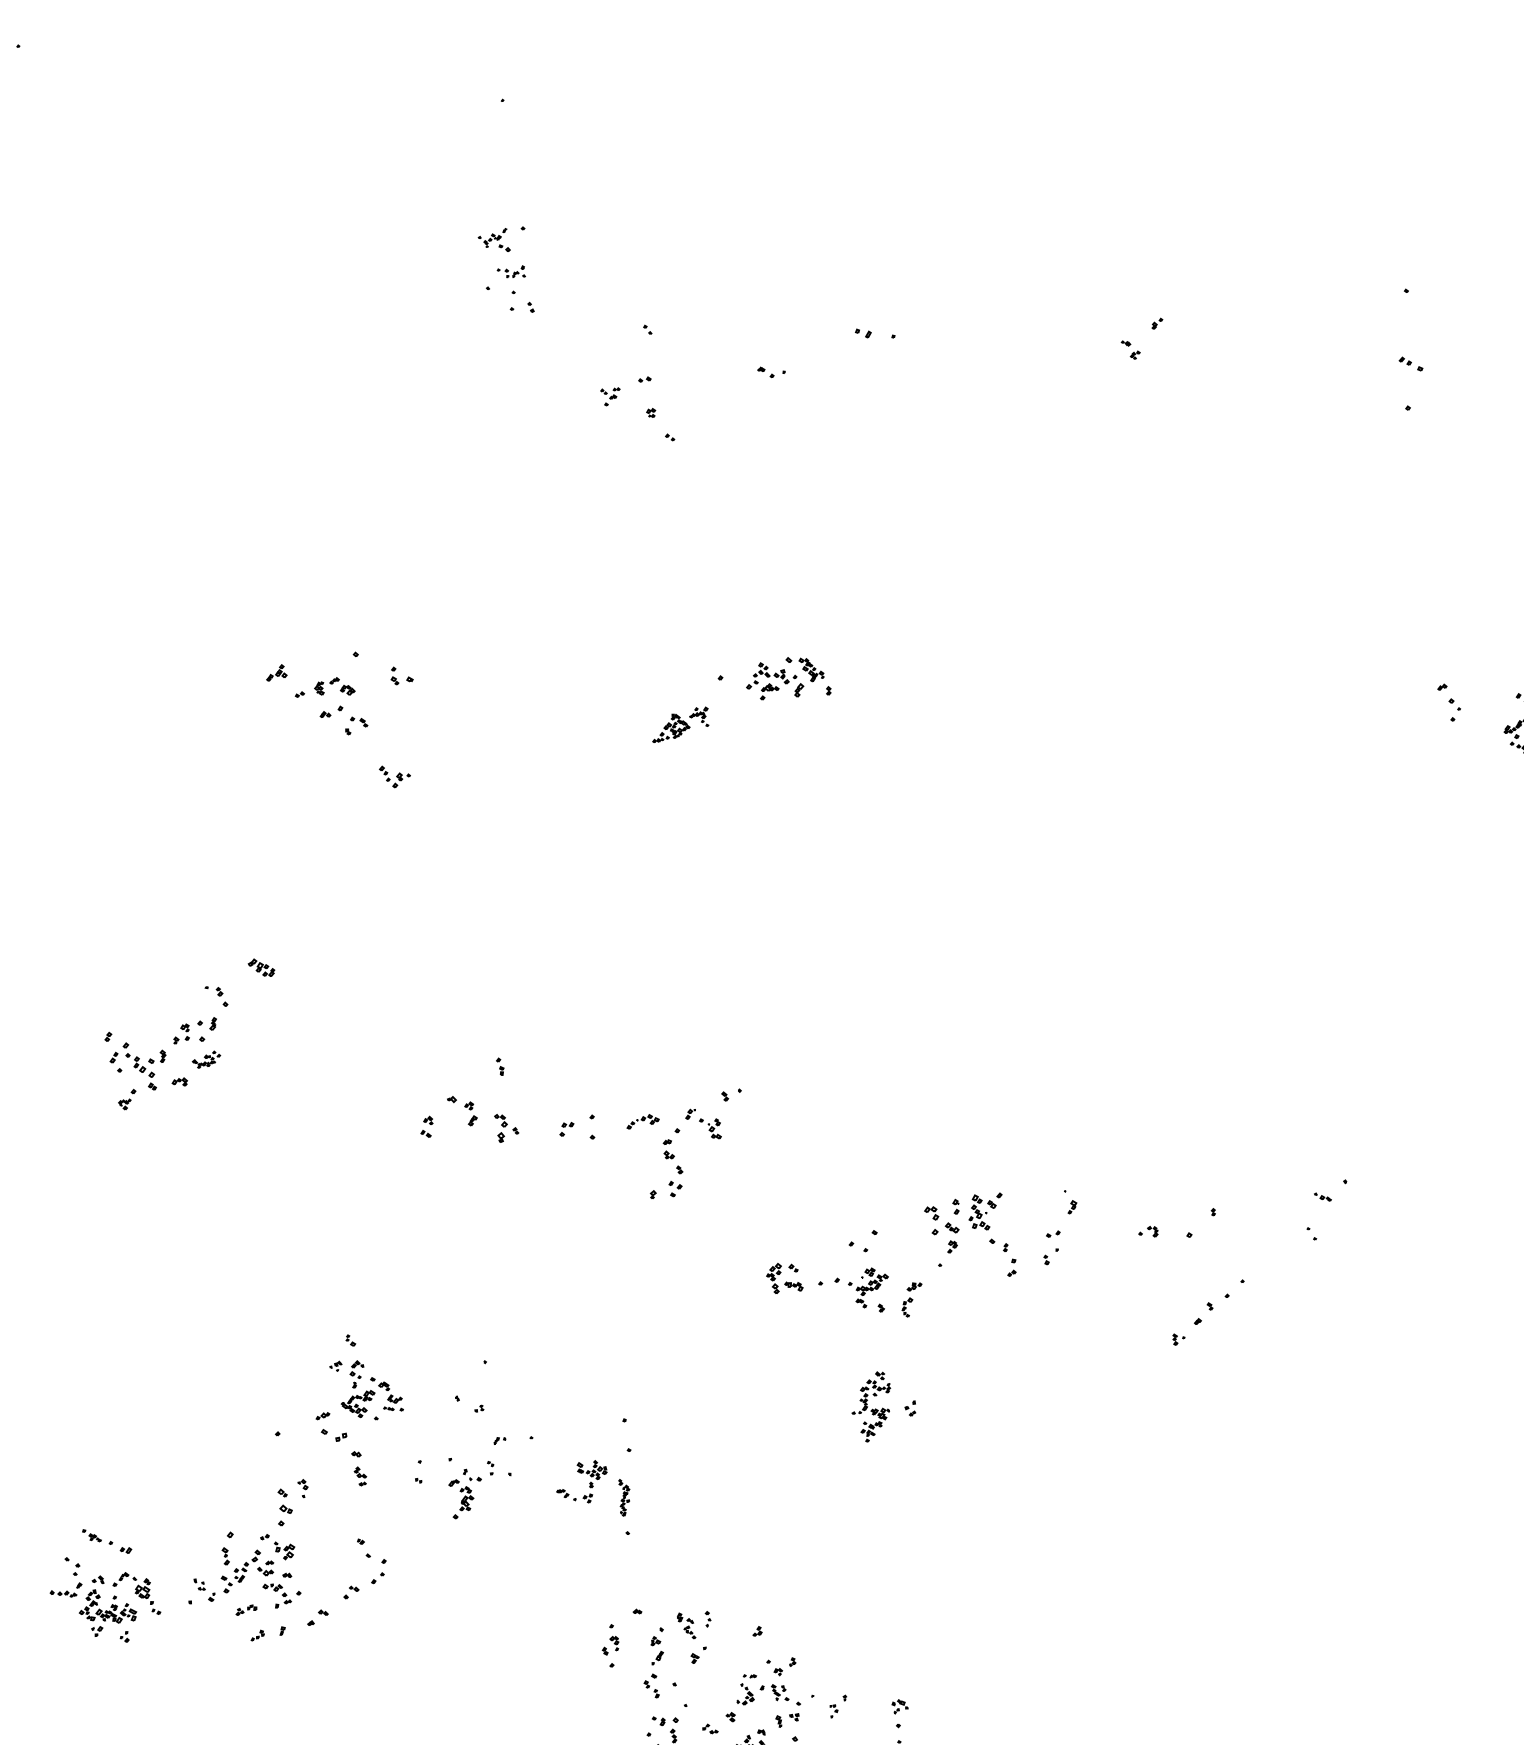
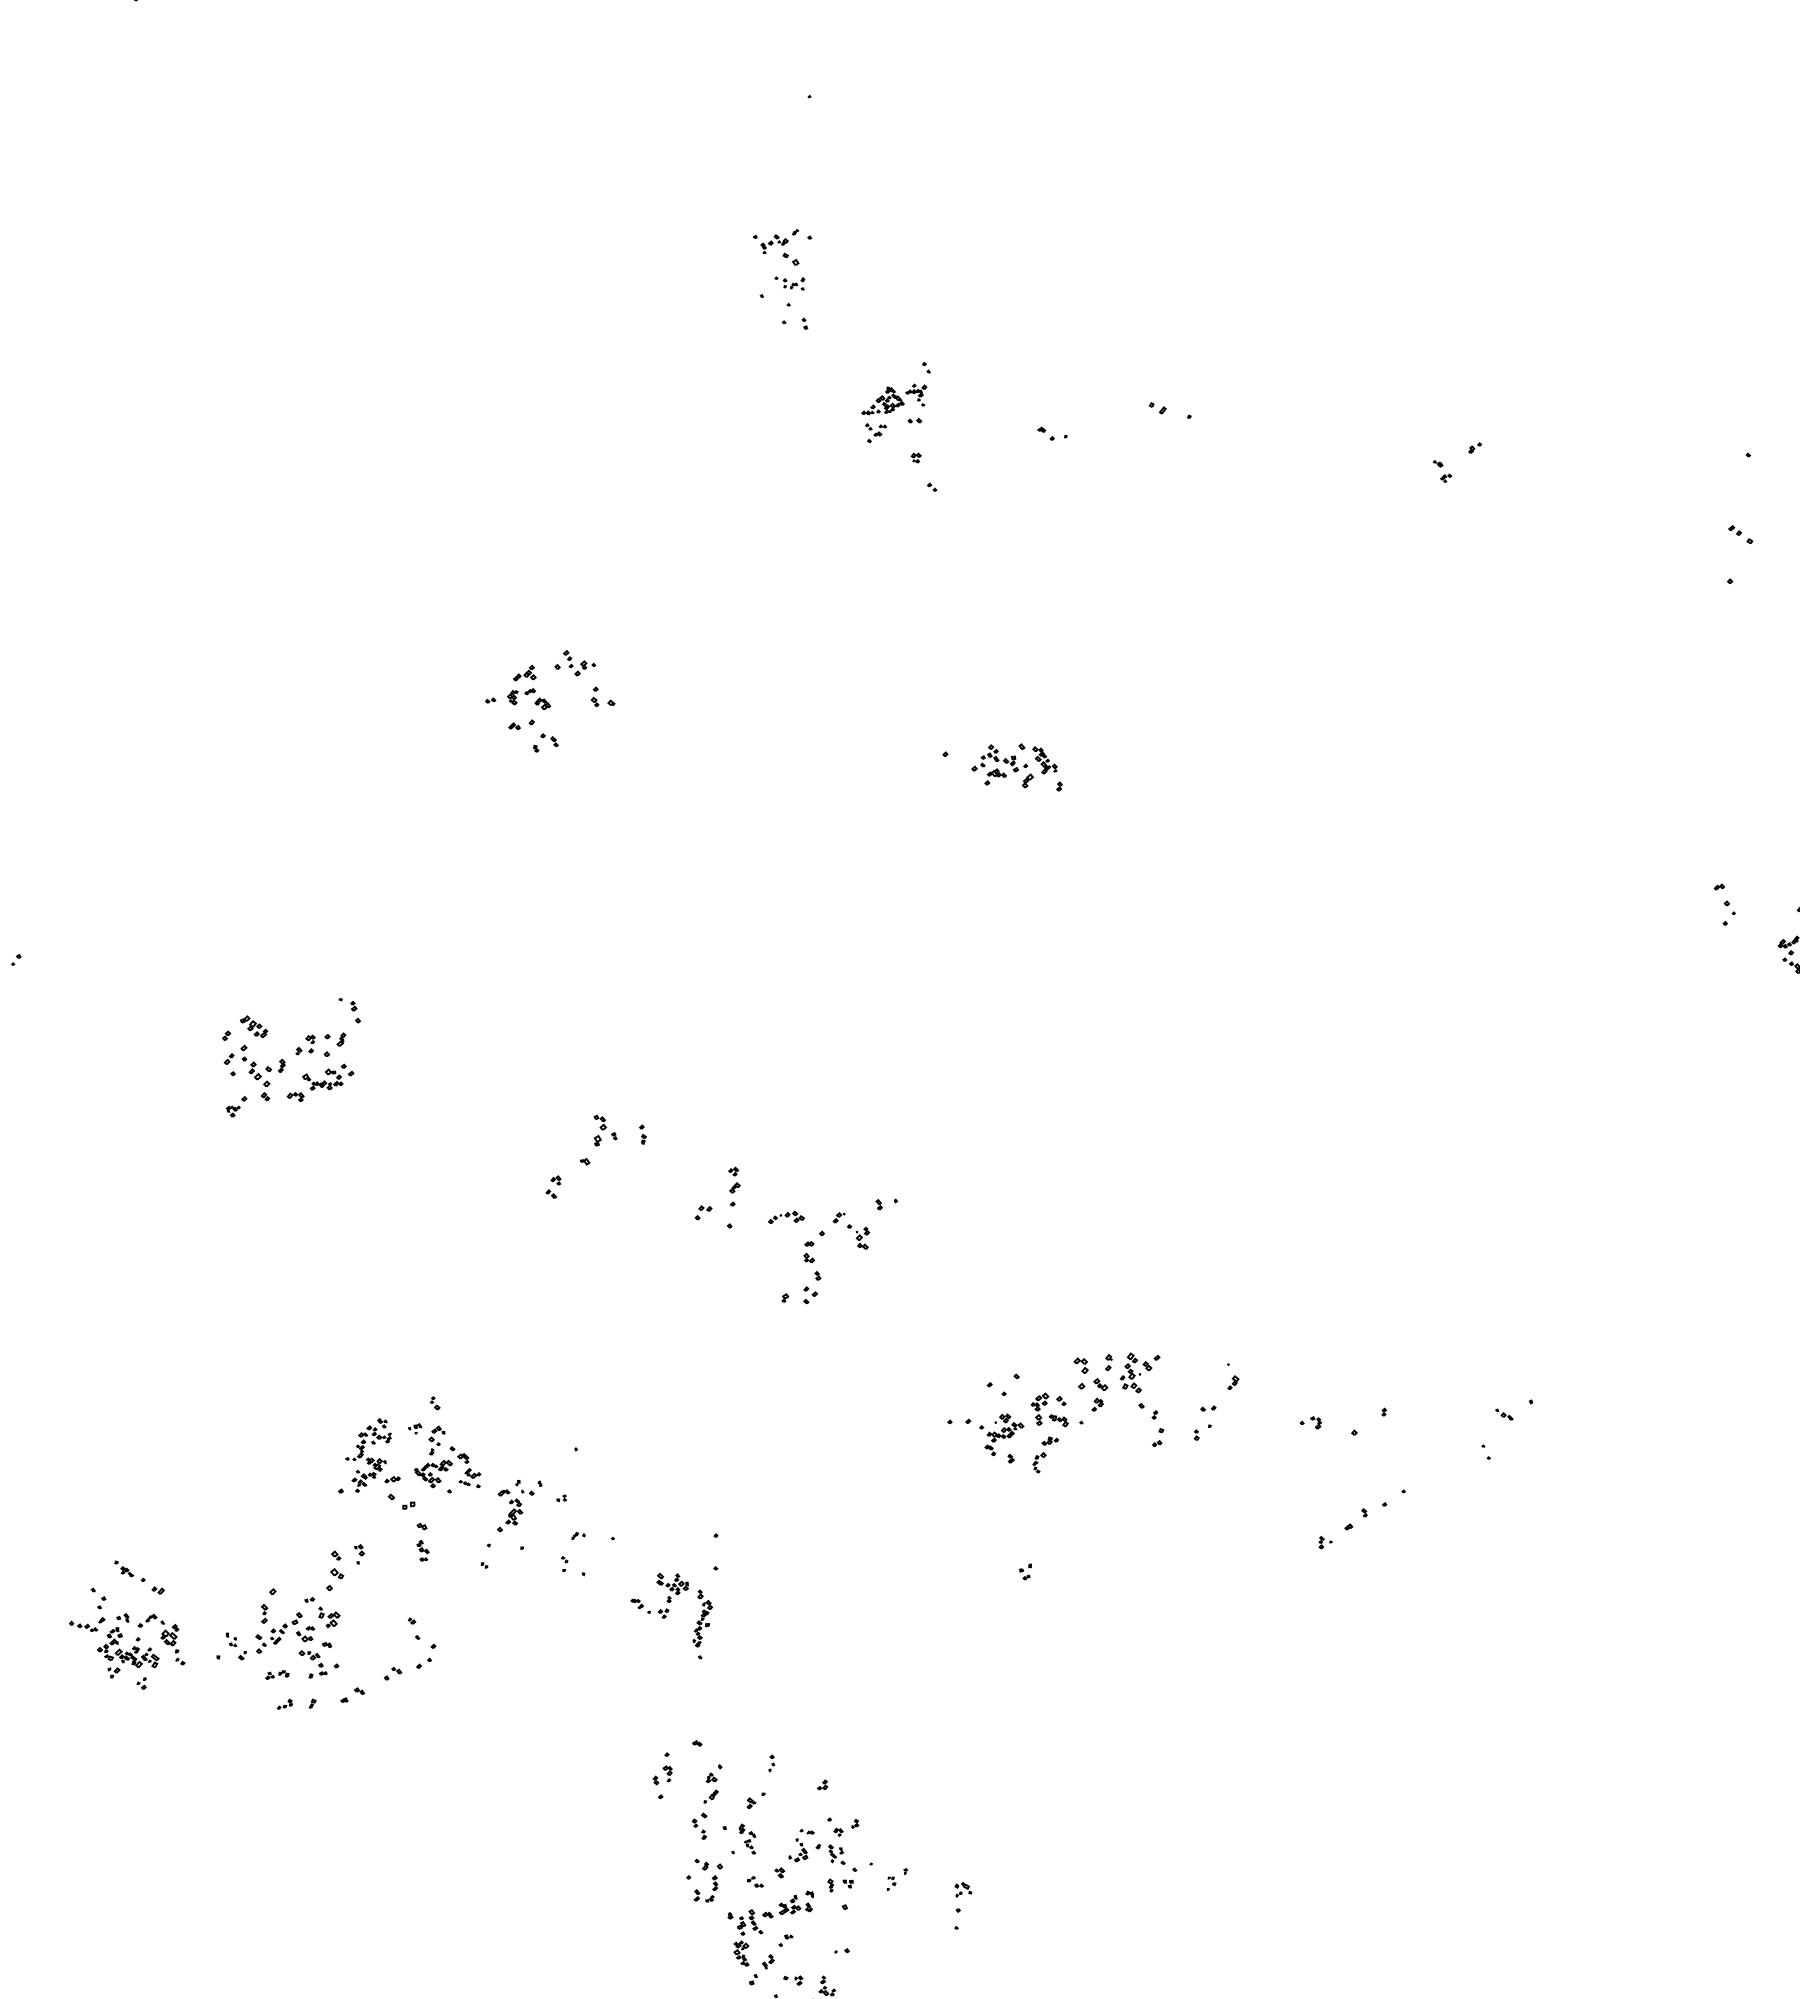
part: (494, 242) -> (776, 247), size x1.43
part: (275, 672) -> (524, 672), moved
part: (680, 723) -> (894, 398), moved
part: (395, 776) -> (579, 663), moved
part: (262, 967) -> (254, 1026), moved
part: (206, 1059) -> (328, 1076), size x1.67
part: (471, 1113) -> (734, 1179), moved
part: (506, 1127) -> (605, 1130), moved
part: (783, 1277) -> (1049, 1409), moved
part: (872, 1407) -> (368, 1455), moved
part: (466, 1493) -> (515, 1506), moved
part: (624, 1497) -> (702, 1618), size x1.43
part: (686, 1625) -> (747, 1838), moved

